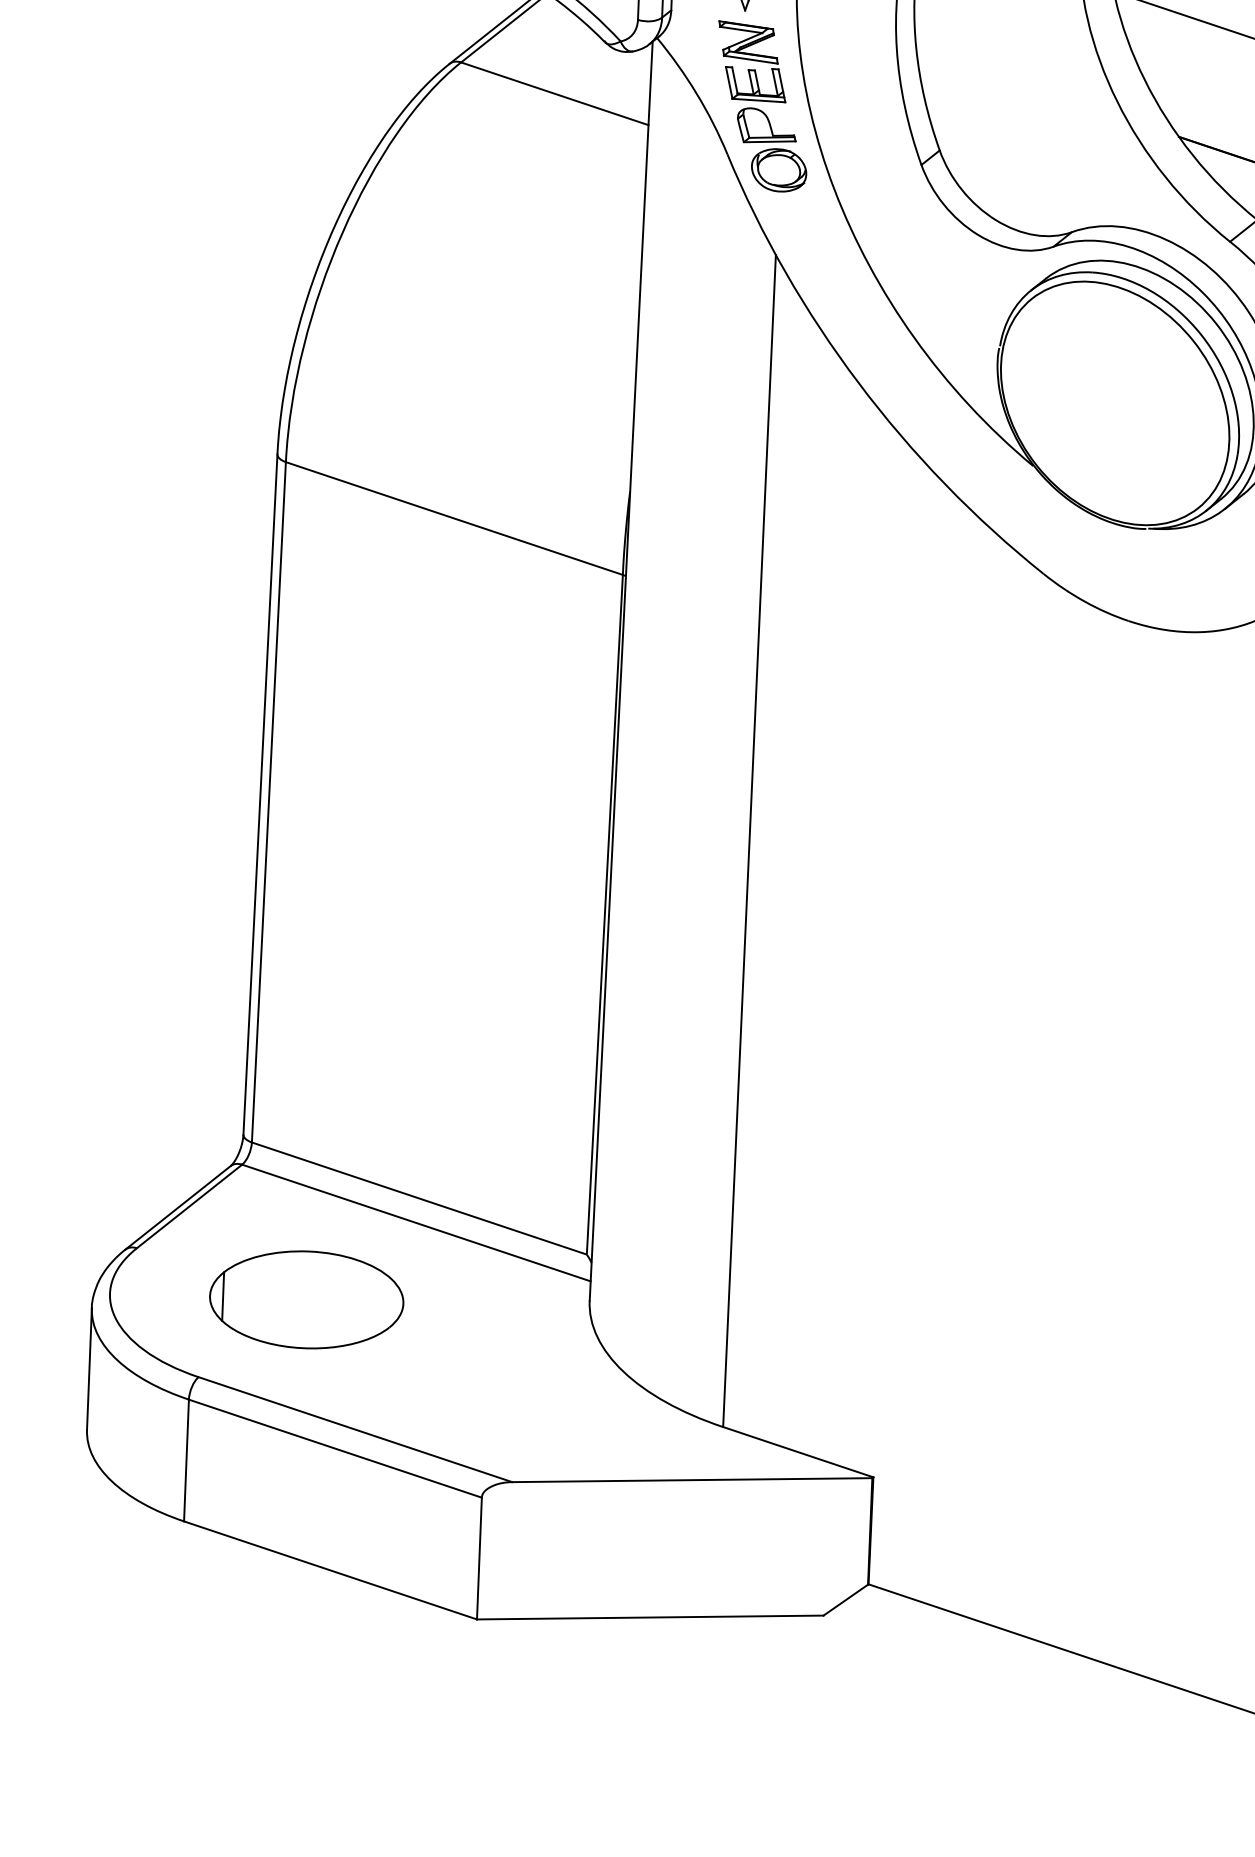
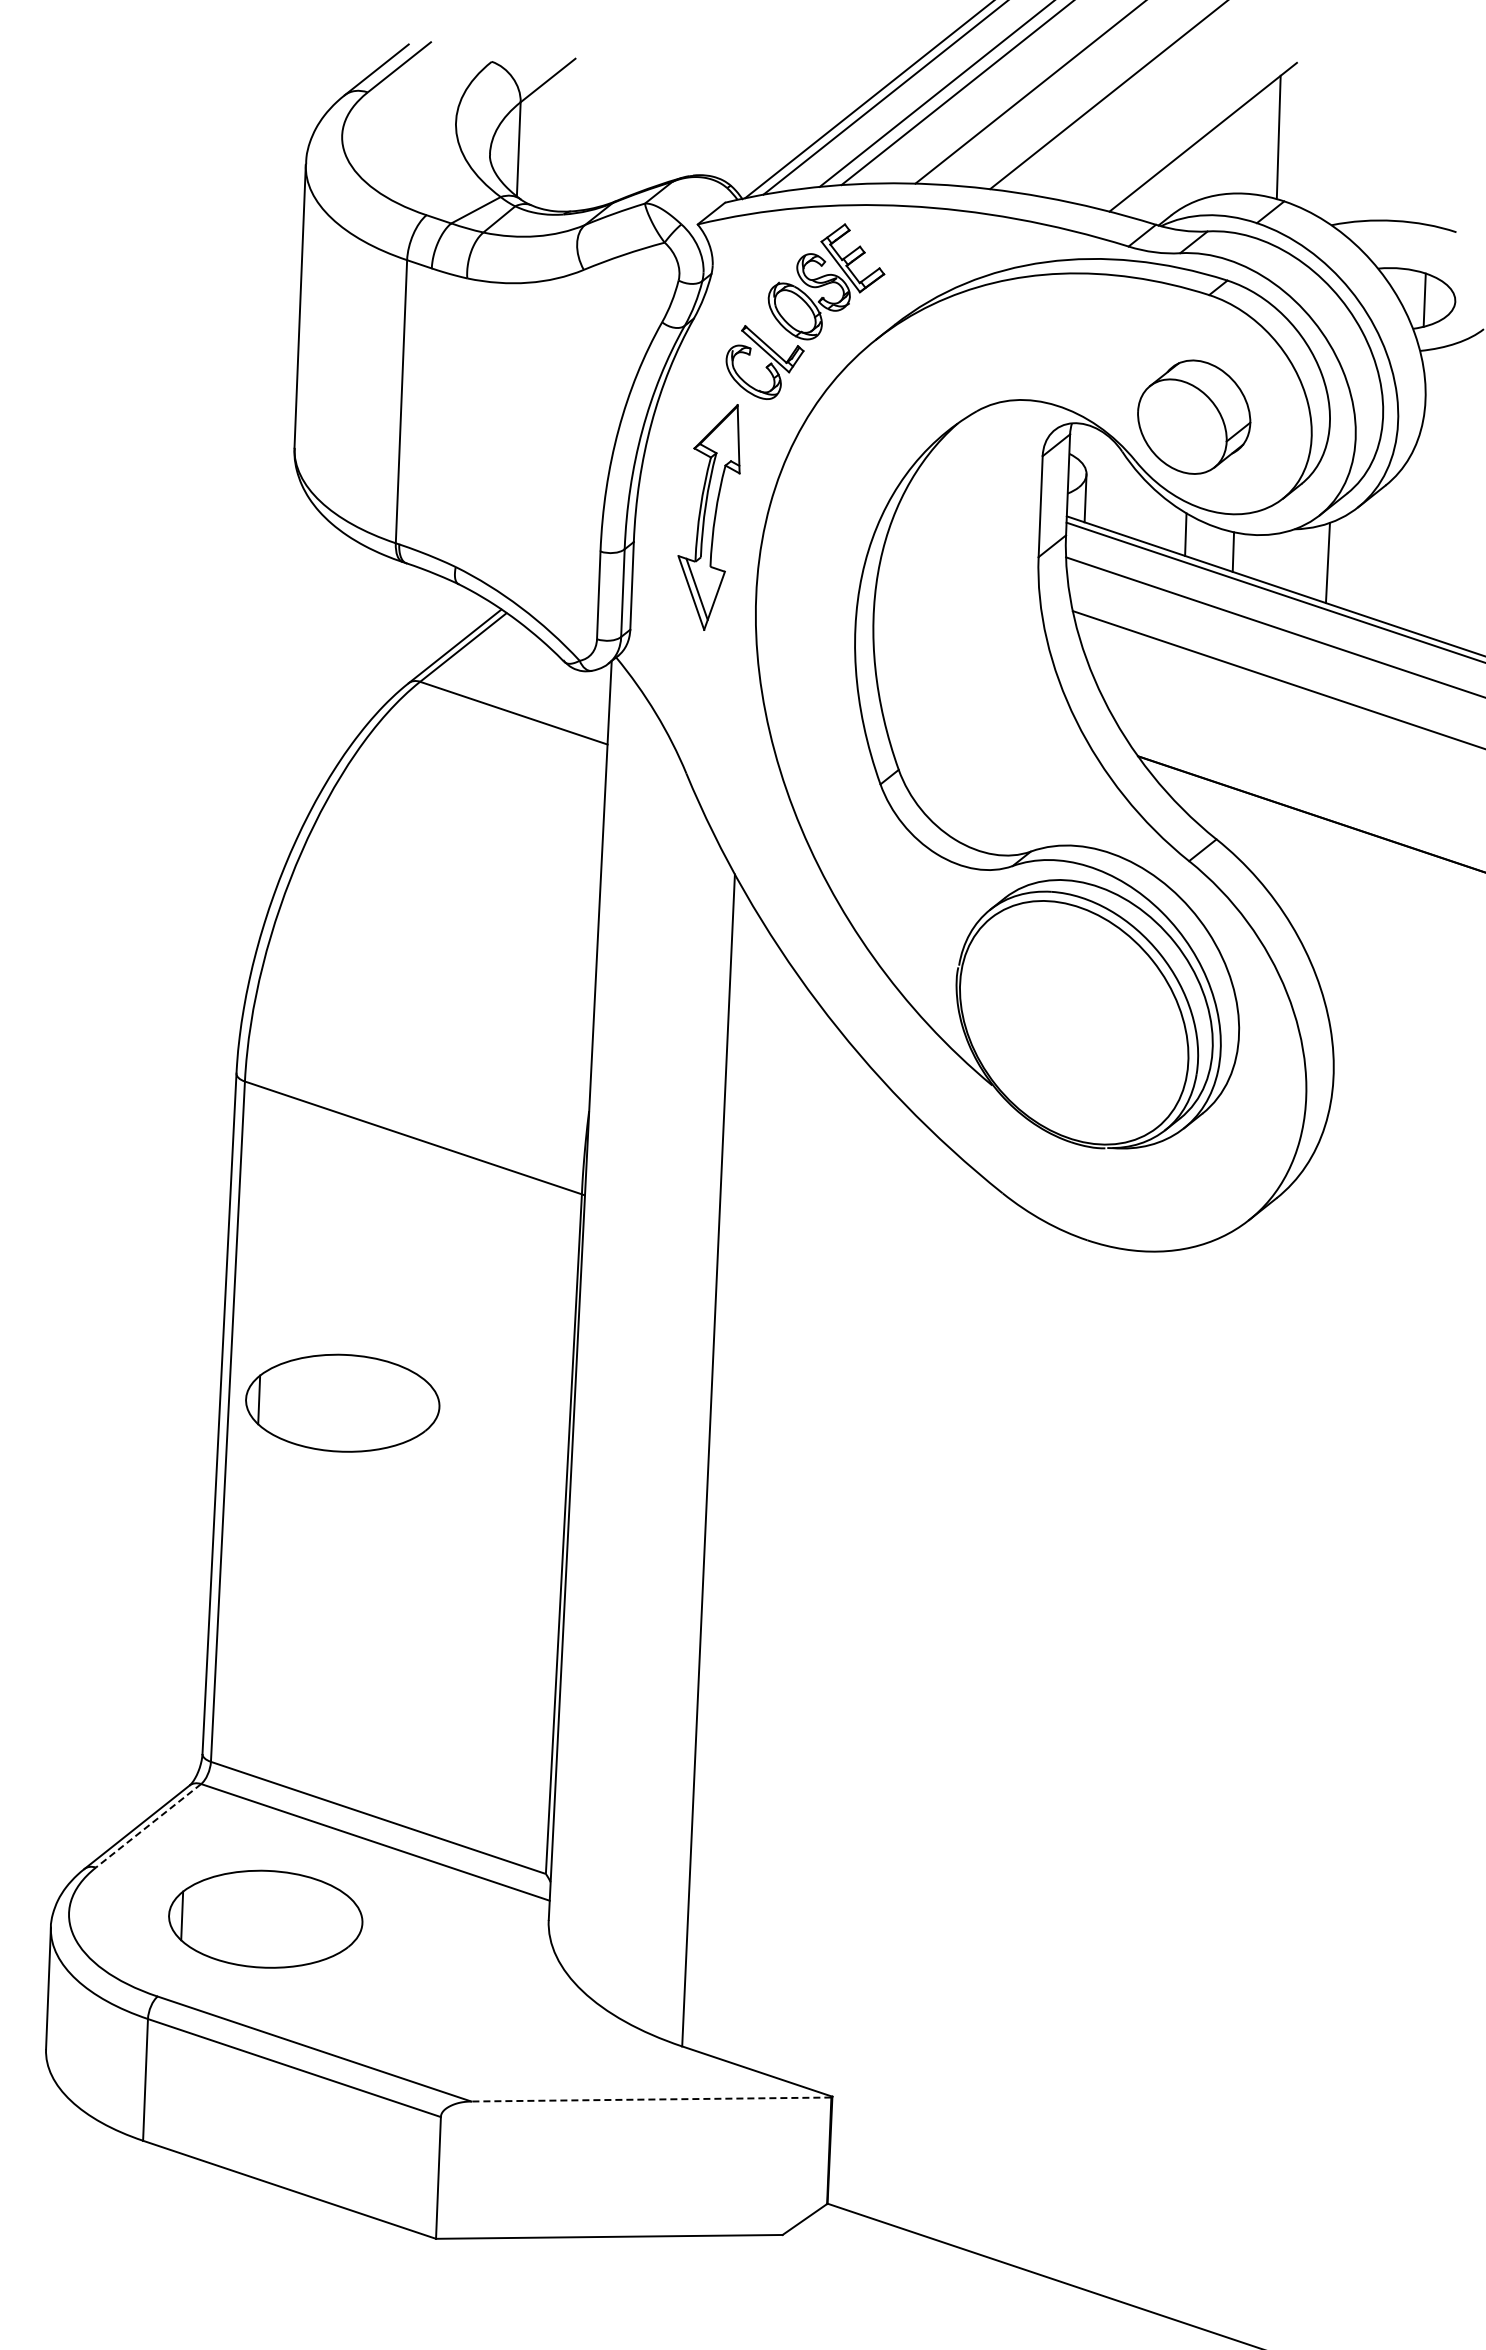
part: (762, 106) -> (721, 725), removed
part: (383, 783) -> (342, 1402), added
line: (189, 1207) -> (148, 1826), solid -> dashed
line: (691, 1480) -> (650, 2099), solid -> dashed

